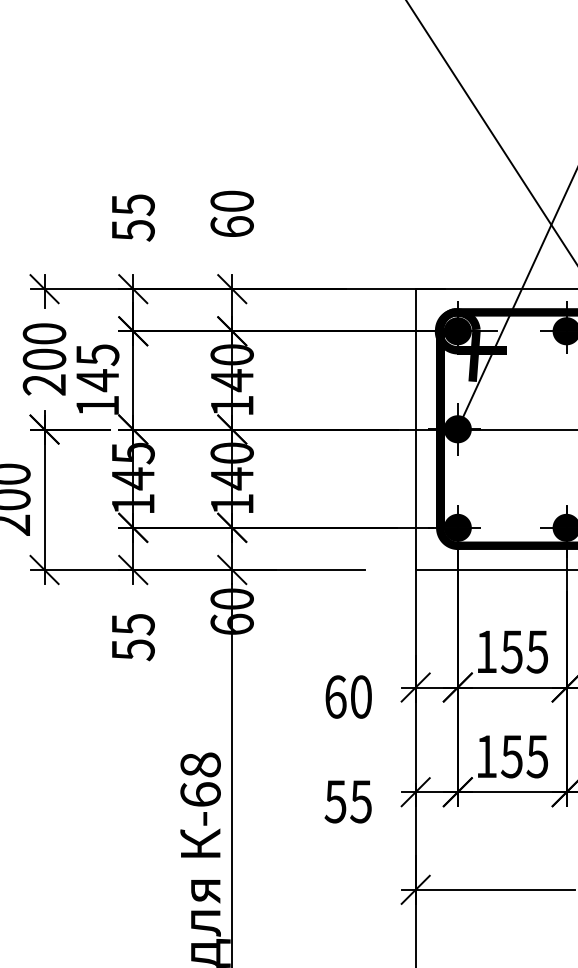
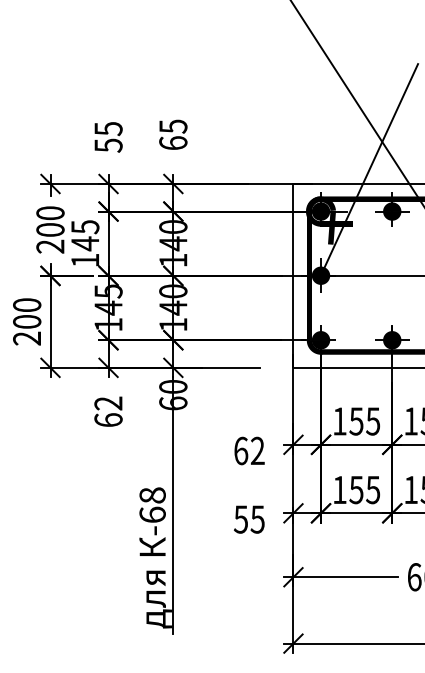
text: (232, 201) -> (173, 126), 60 -> 65
text: (133, 636) -> (108, 411), 55 -> 62
text: (360, 696) -> (257, 450), 60 -> 62

